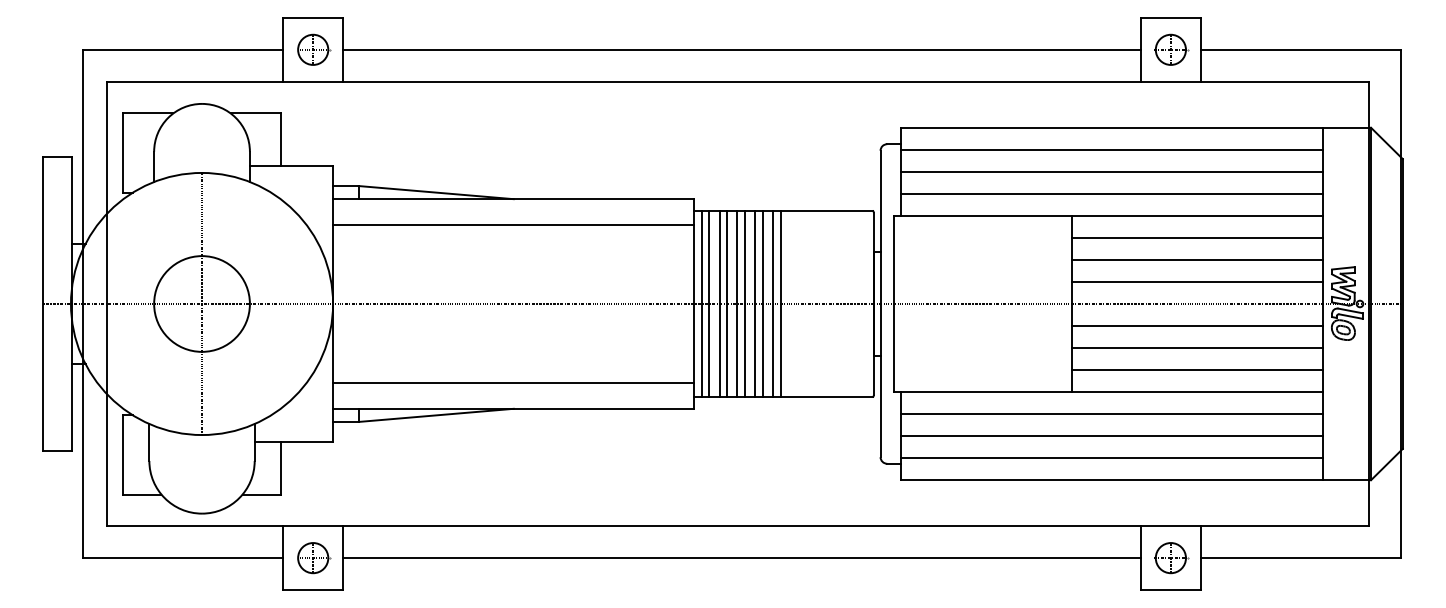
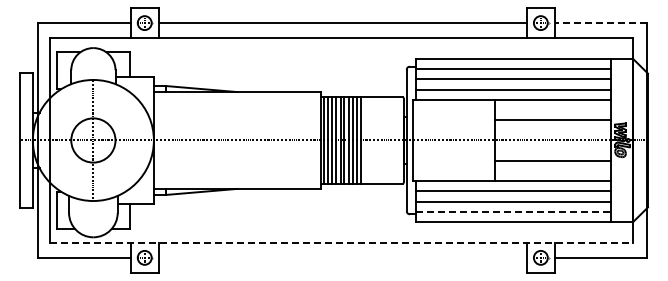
line: (1300, 50) -> (600, 23), solid -> dashed
line: (511, 226) -> (236, 104), removed
line: (1198, 236) -> (553, 109), removed
line: (1198, 282) -> (553, 130), removed
line: (1198, 325) -> (553, 150), removed
line: (1198, 371) -> (553, 171), removed
line: (511, 381) -> (236, 176), removed
line: (1111, 457) -> (513, 211), solid -> dashed
line: (739, 527) -> (341, 243), solid -> dashed
line: (741, 557) -> (342, 257), removed

